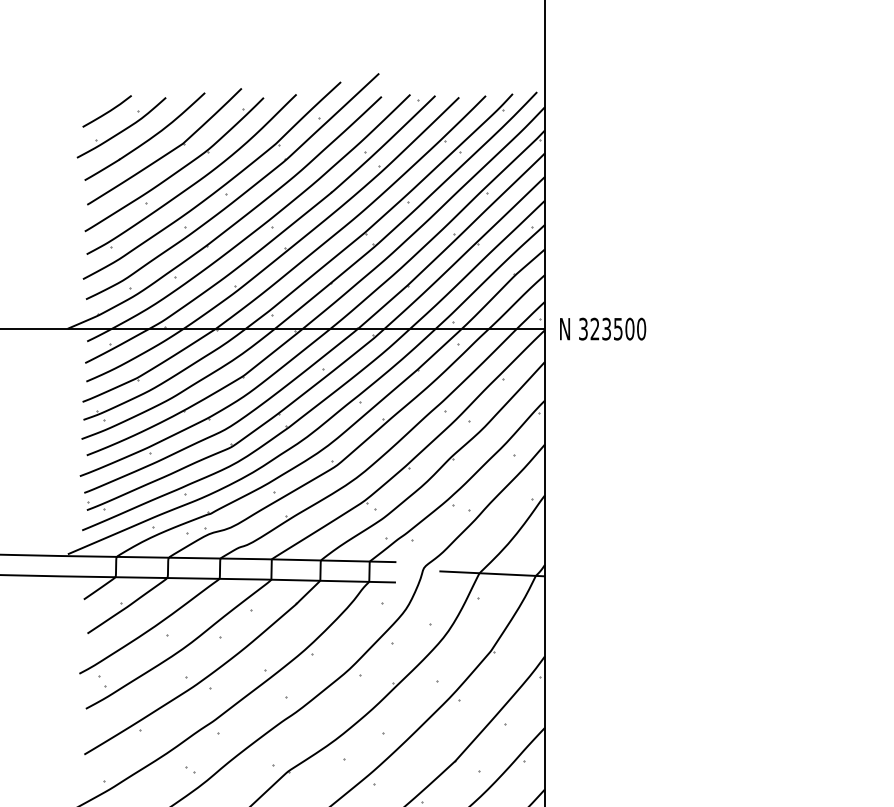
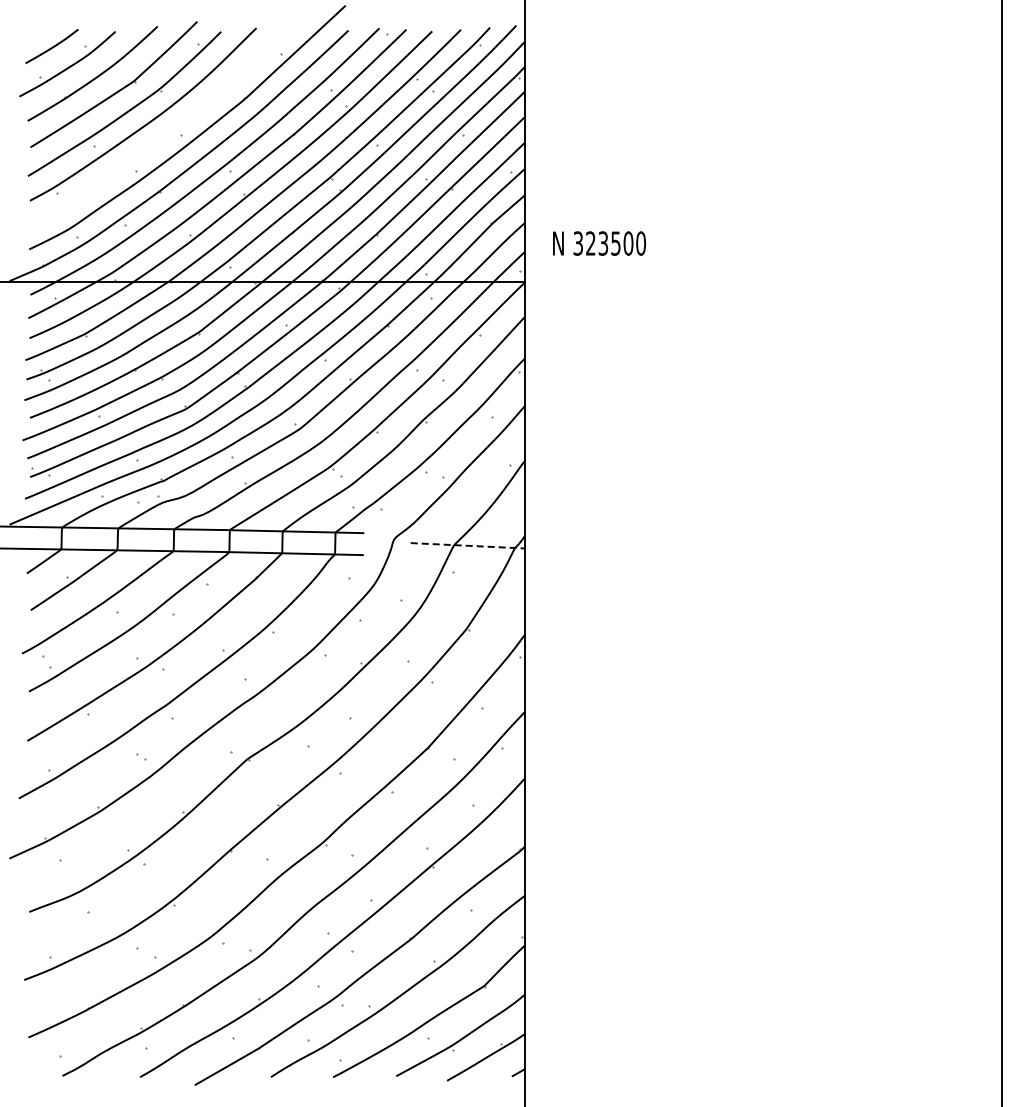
part: (218, 188) -> (172, 129), removed
text: (603, 329) -> (599, 243), moved
line: (492, 573) -> (468, 545), solid -> dashed

